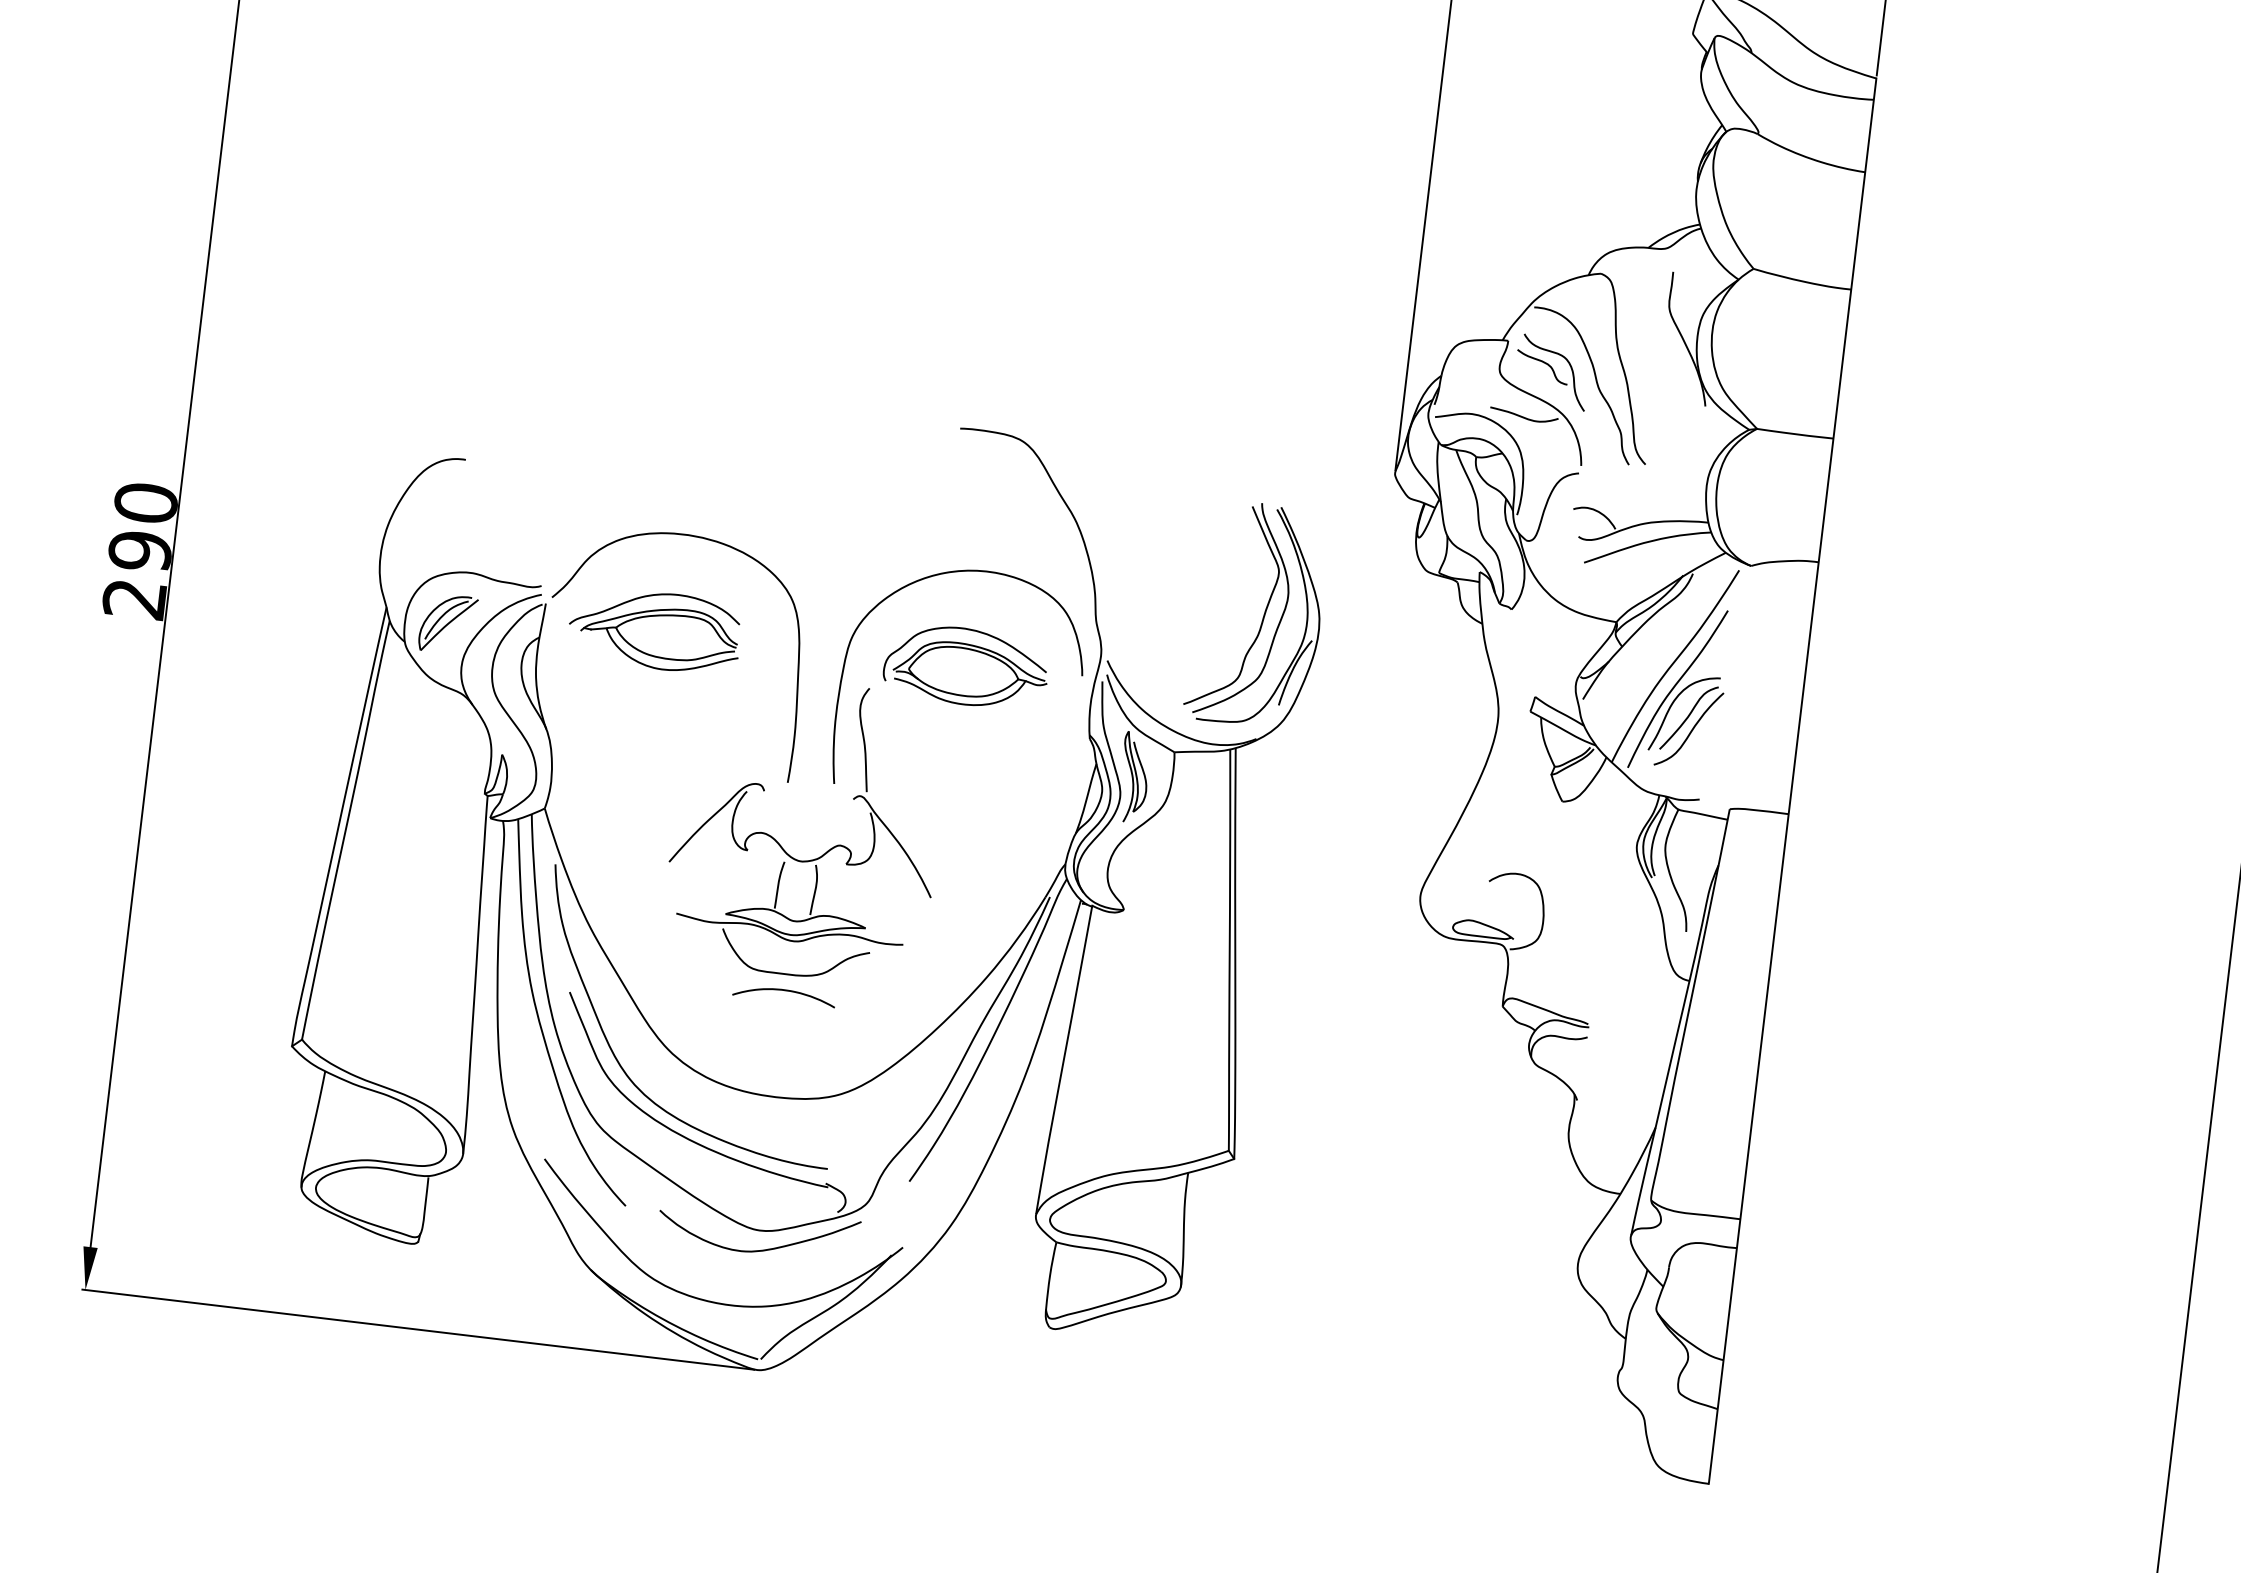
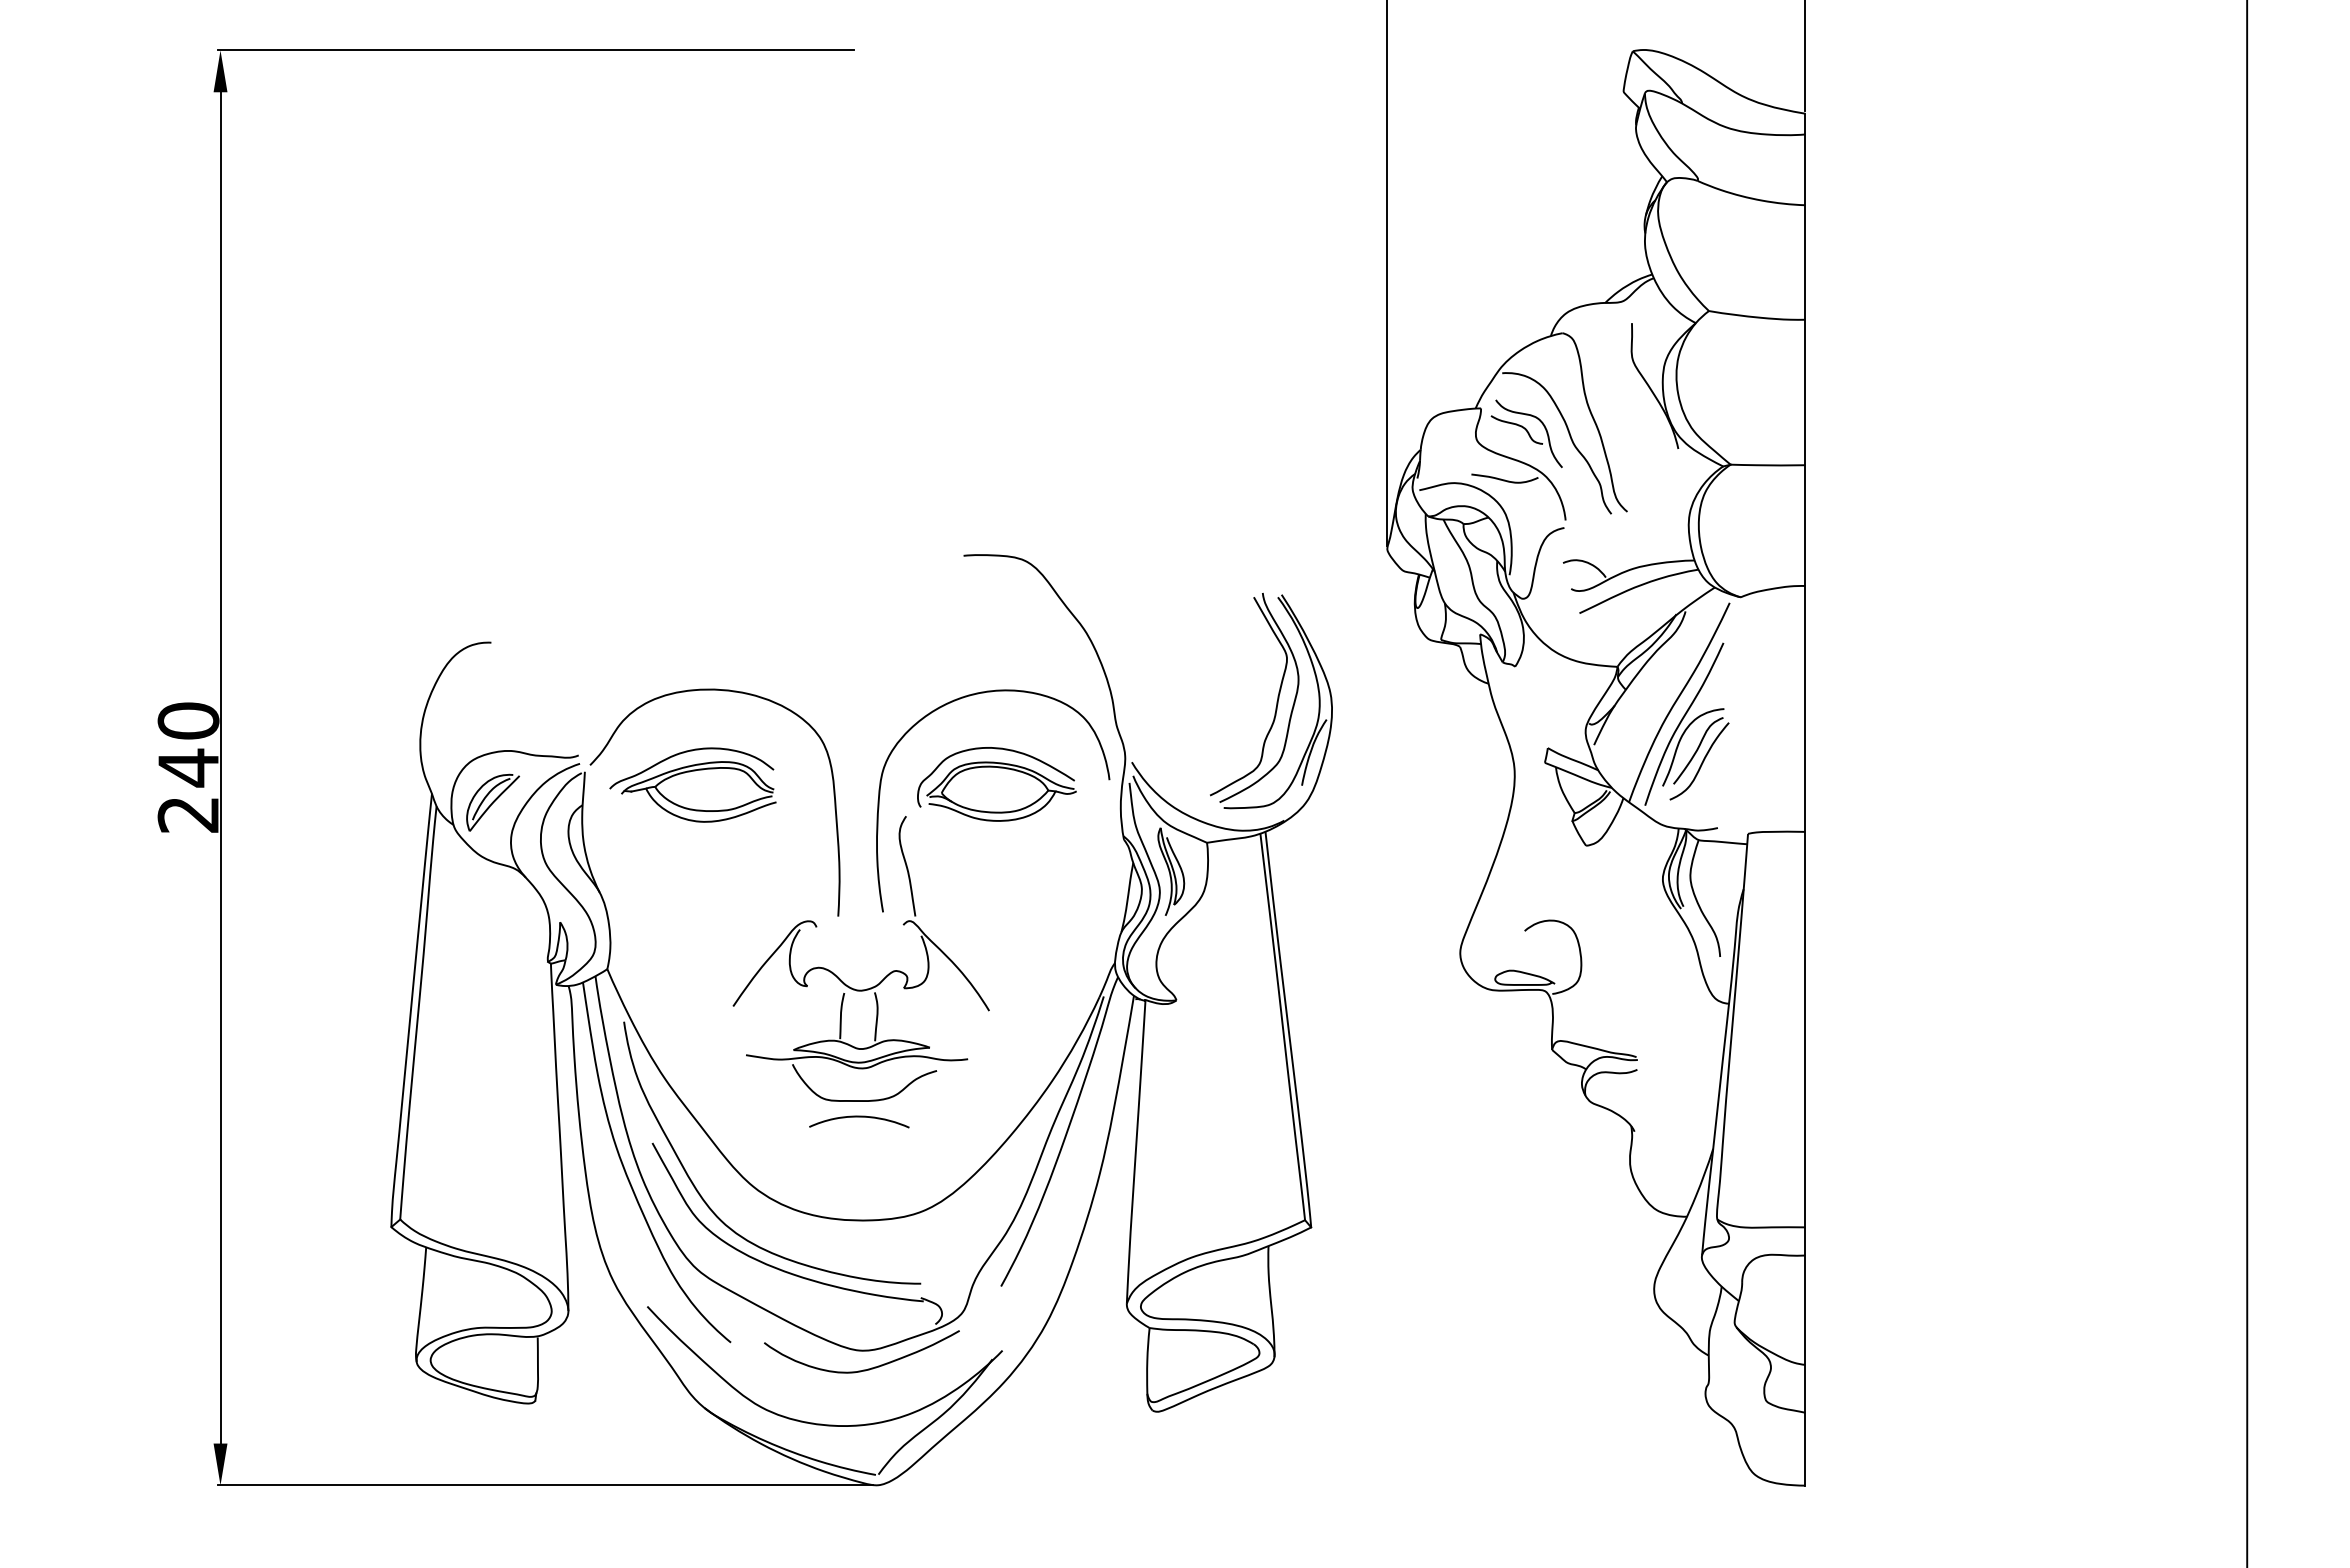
text: (140, 550) -> (188, 767), 290 -> 240

